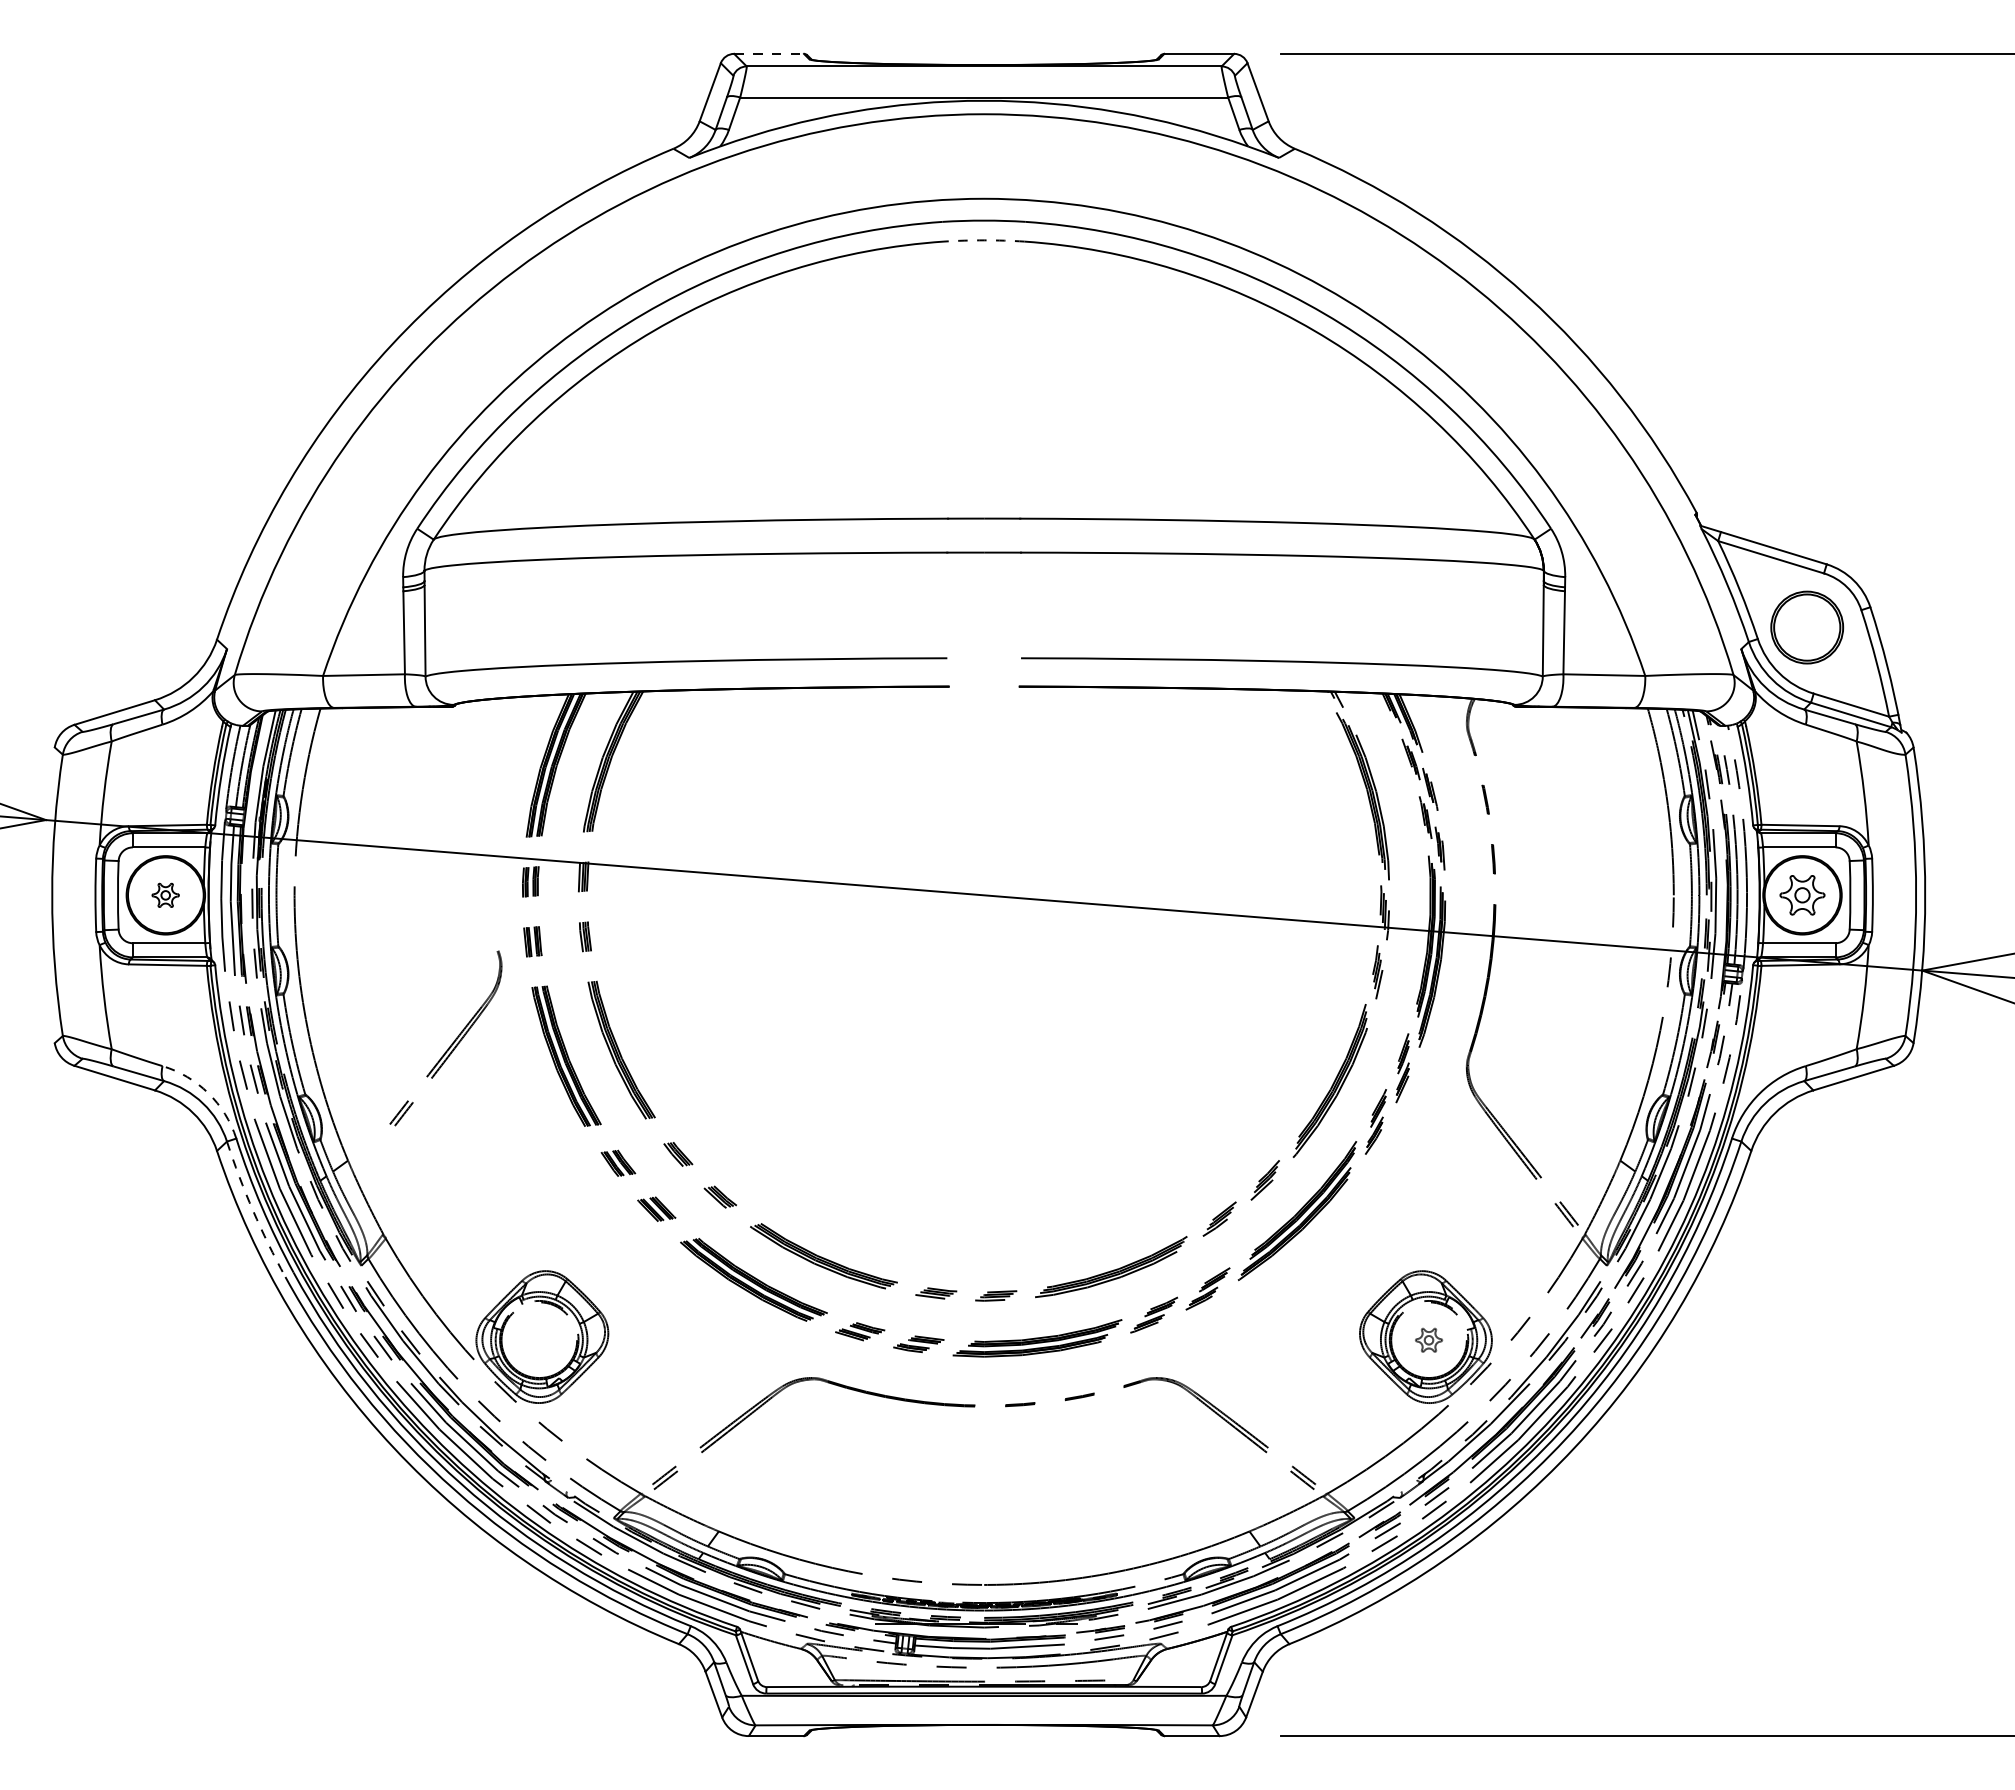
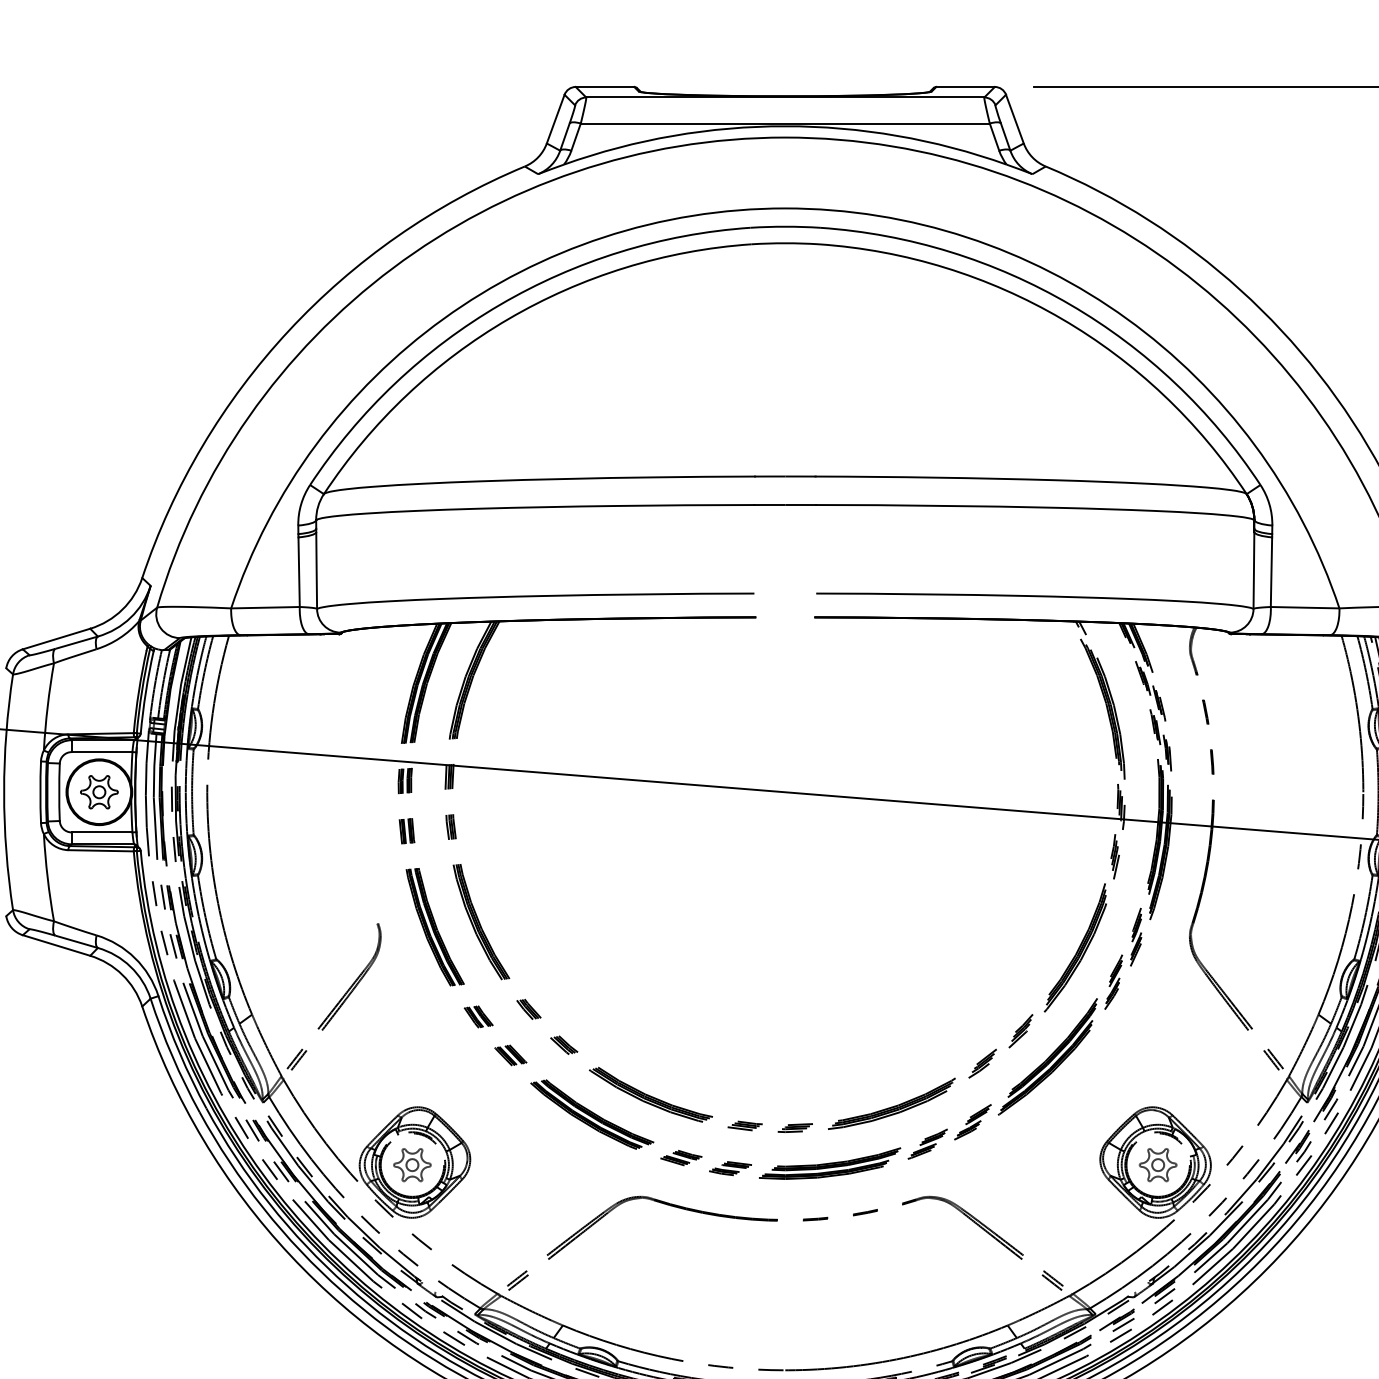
line: (769, 53) -> (605, 86), dashed -> solid
arc: (984, 240) -> (785, 243), dashed -> solid
part: (165, 895) -> (99, 792), size x1.67
part: (451, 1043) -> (338, 1001), moved
line: (208, 1093) -> (135, 958), dashed -> solid
arc: (253, 1210) -> (172, 1056), dashed -> solid
part: (539, 1339) -> (412, 1164), added
part: (1428, 1340) -> (1157, 1165), size x1.67

